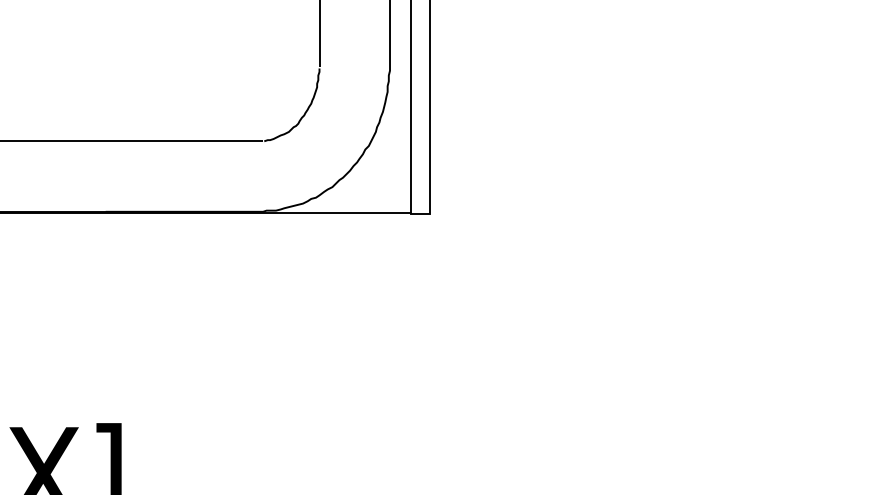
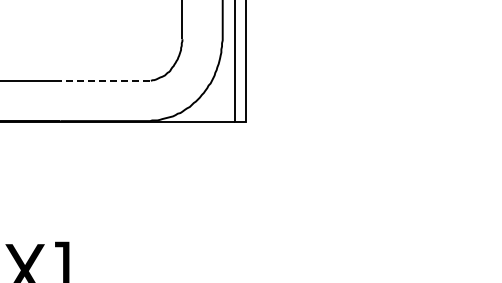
line: (184, 140) -> (105, 80), solid -> dashed

